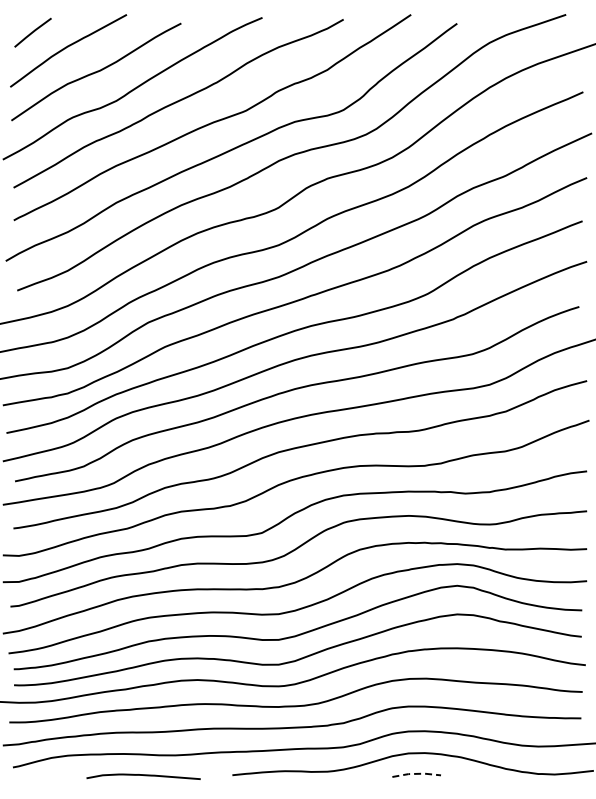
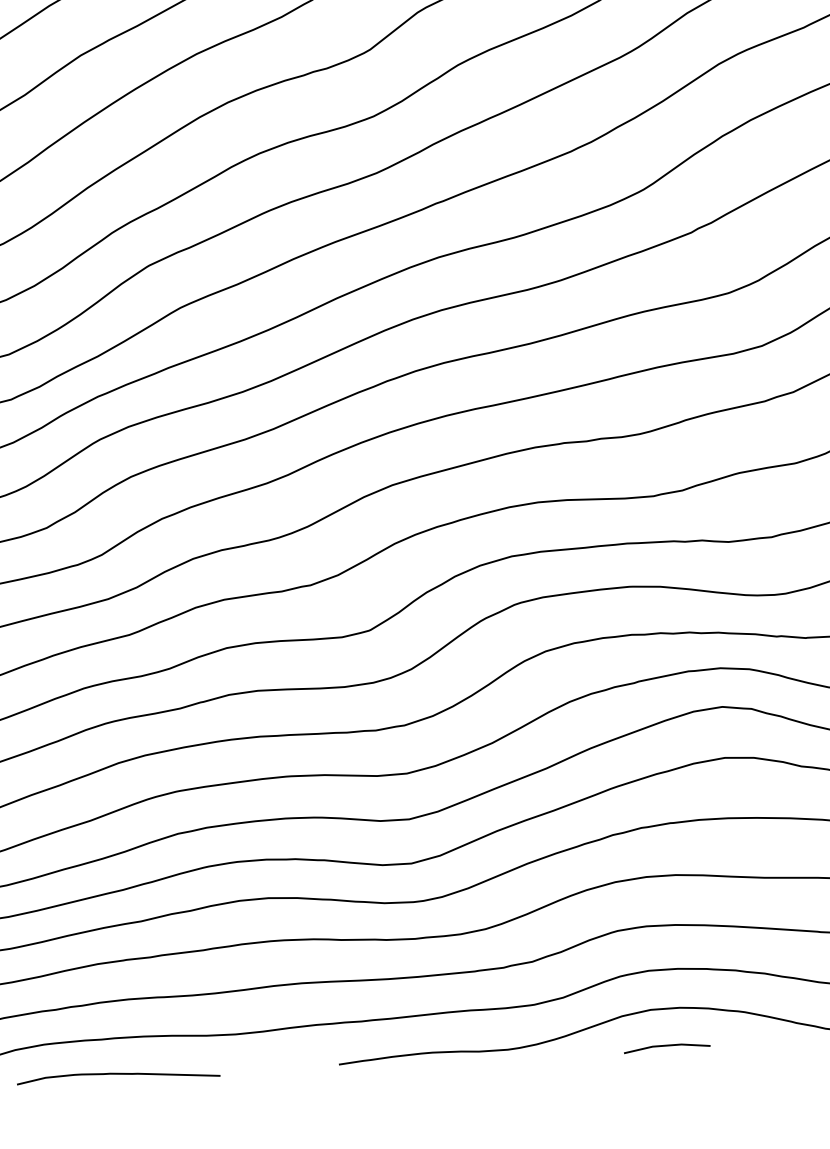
line: (417, 773) -> (668, 1044), dashed -> solid
curve: (143, 775) -> (118, 1074), moved

